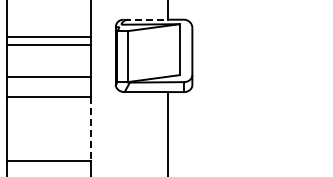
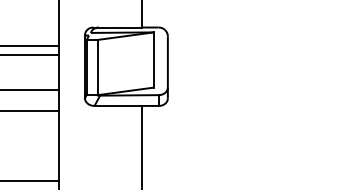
line: (146, 19) -> (118, 27), dashed -> solid
line: (91, 129) -> (58, 146), dashed -> solid

